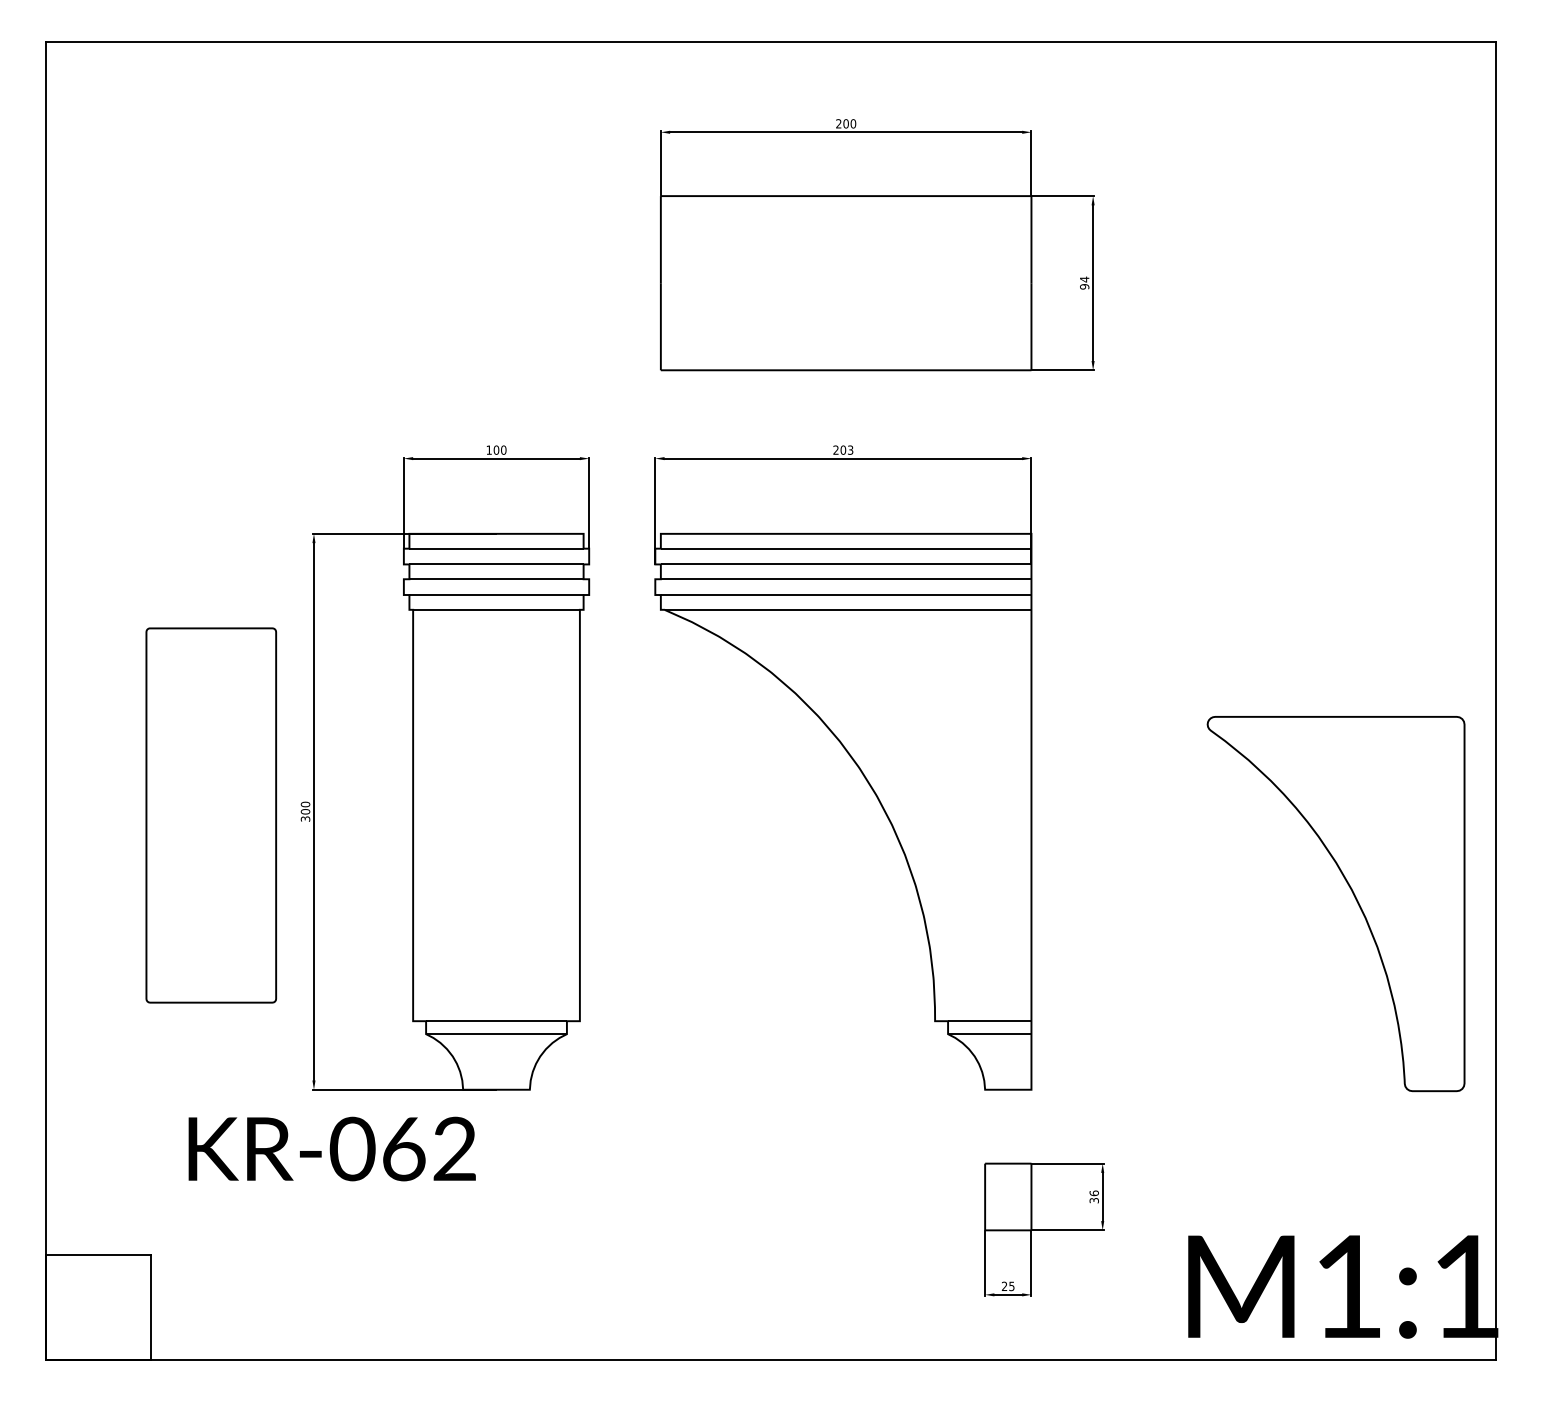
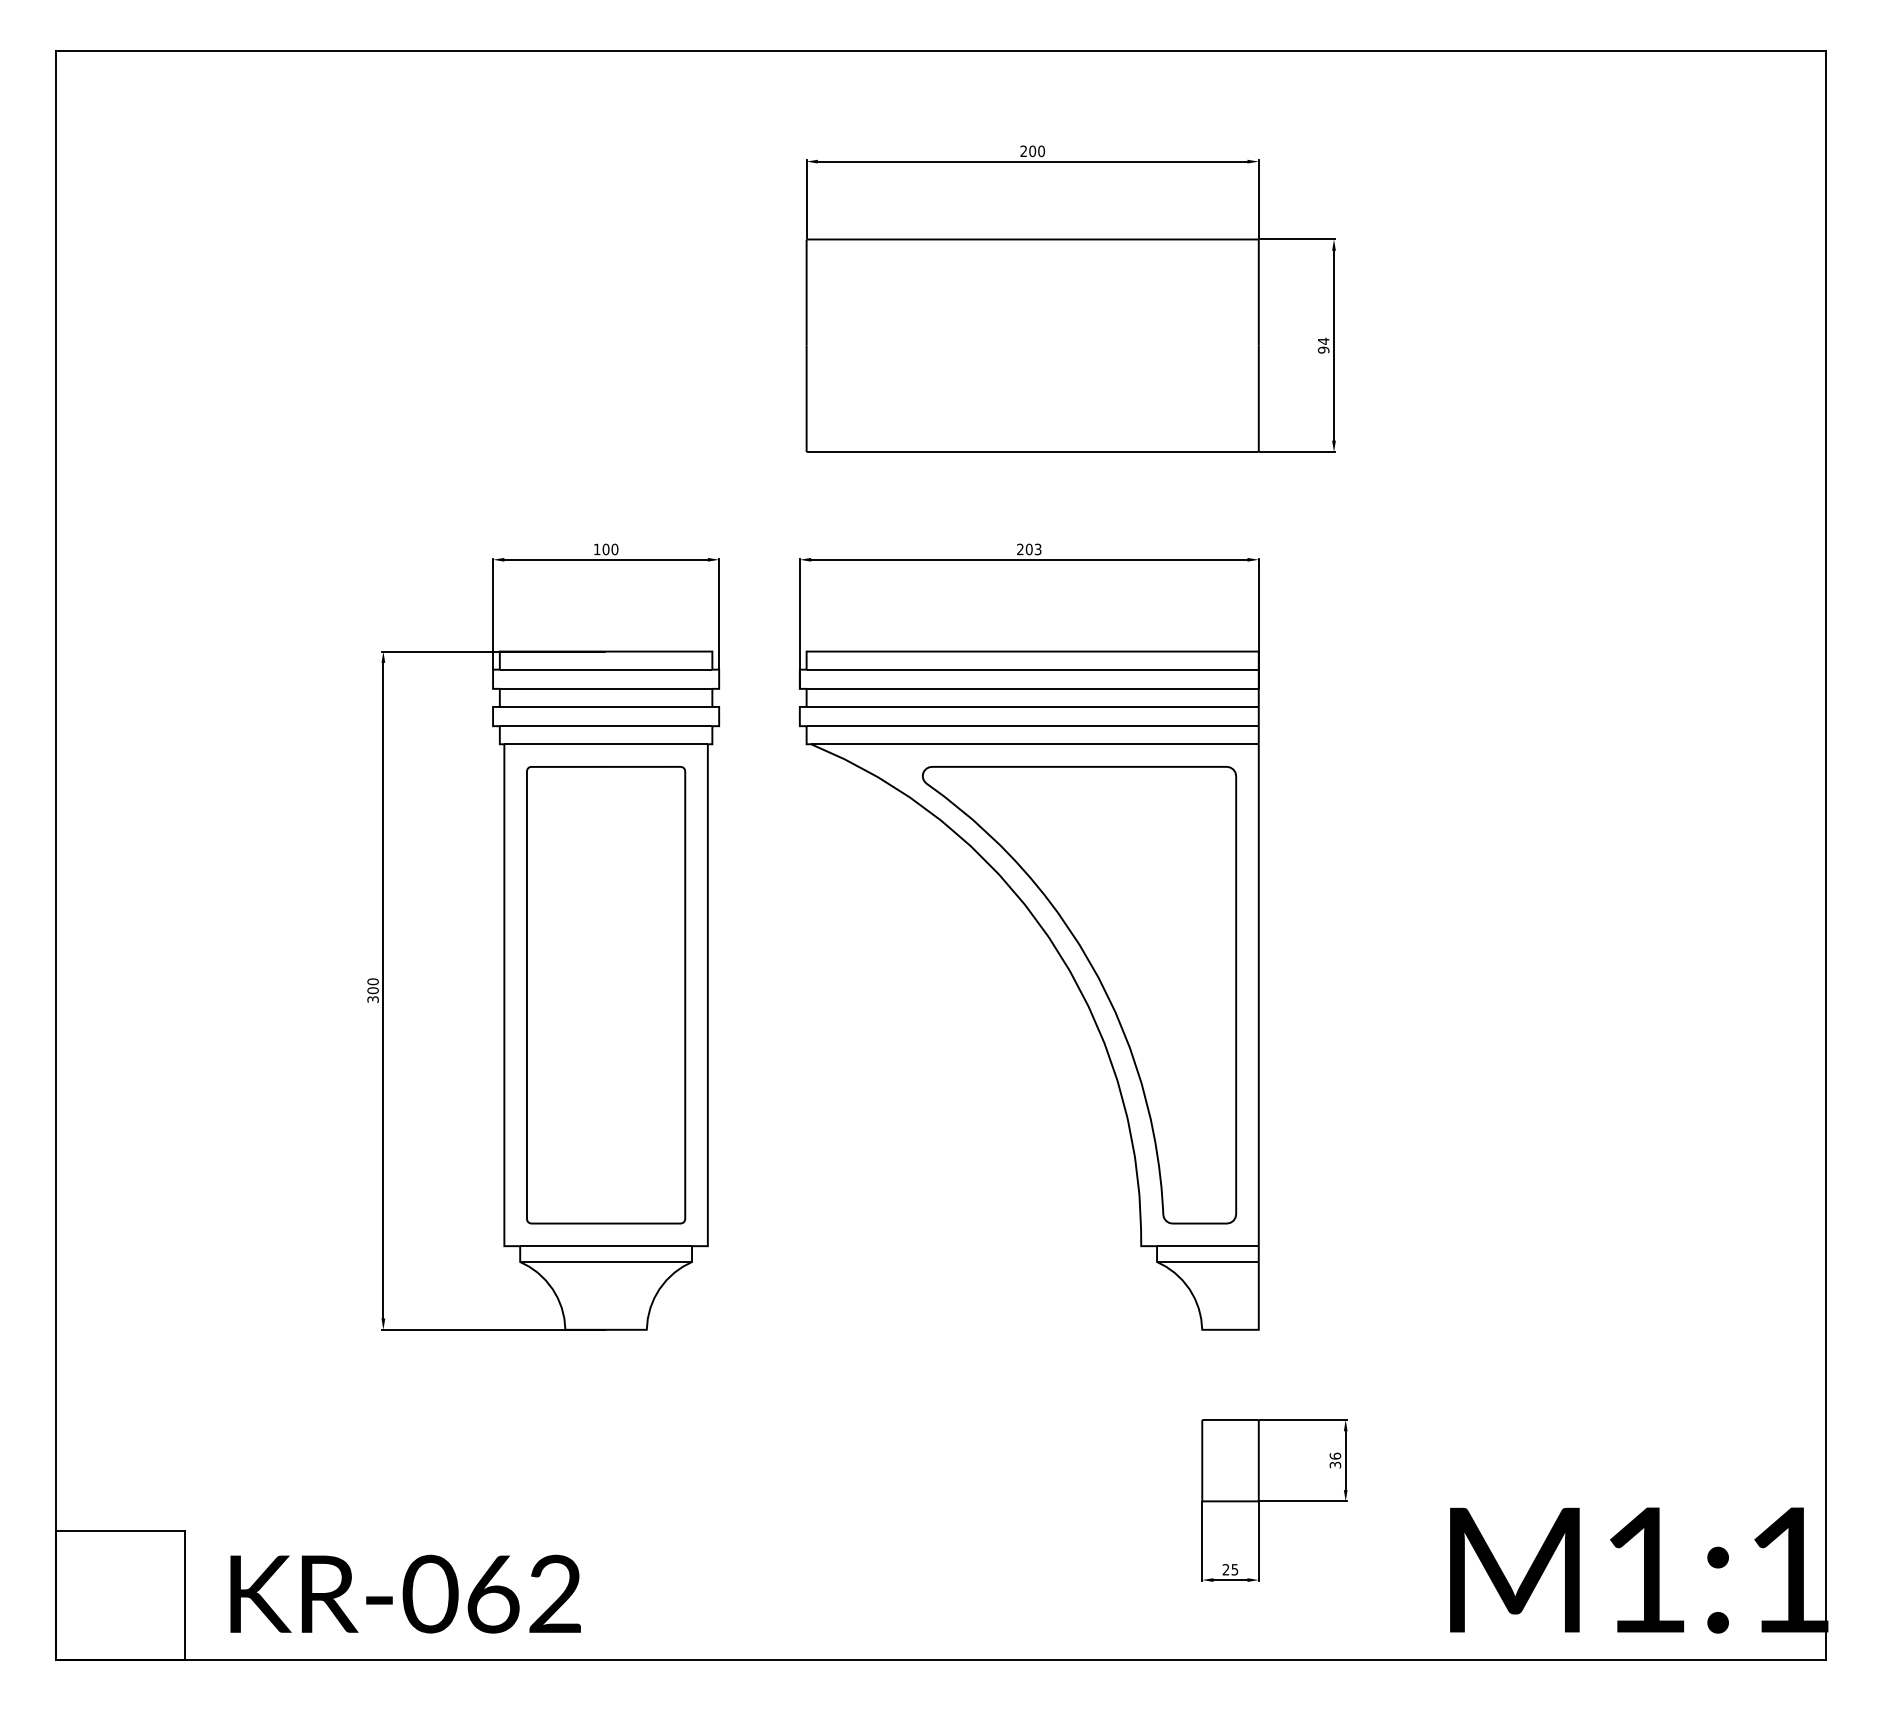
part: (211, 815) -> (606, 995), moved
part: (1353, 895) -> (1100, 984), moved
text: (332, 1148) -> (405, 1593), moved

